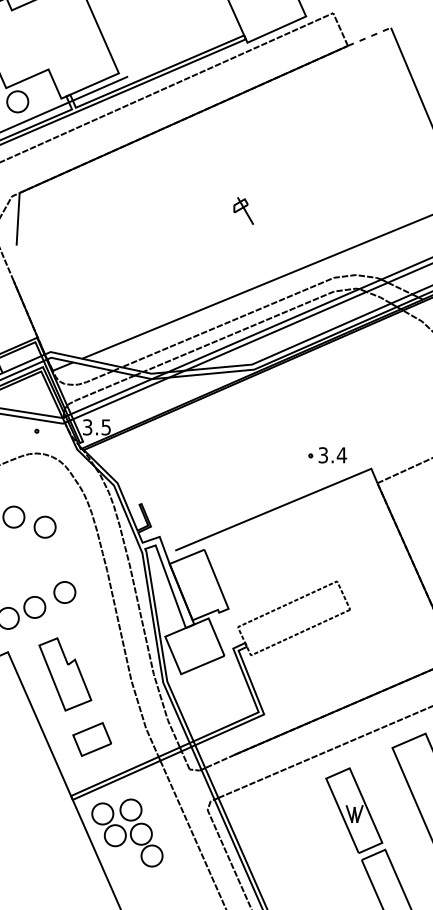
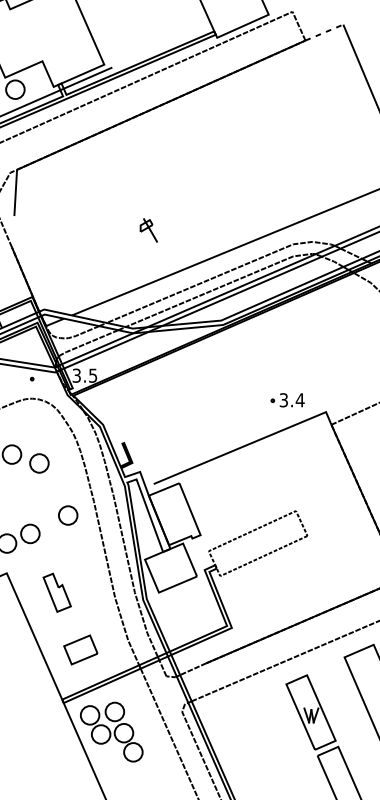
part: (243, 210) -> (148, 229), moved
part: (64, 592) -> (67, 515), moved
part: (65, 674) -> (57, 592), size x0.6

